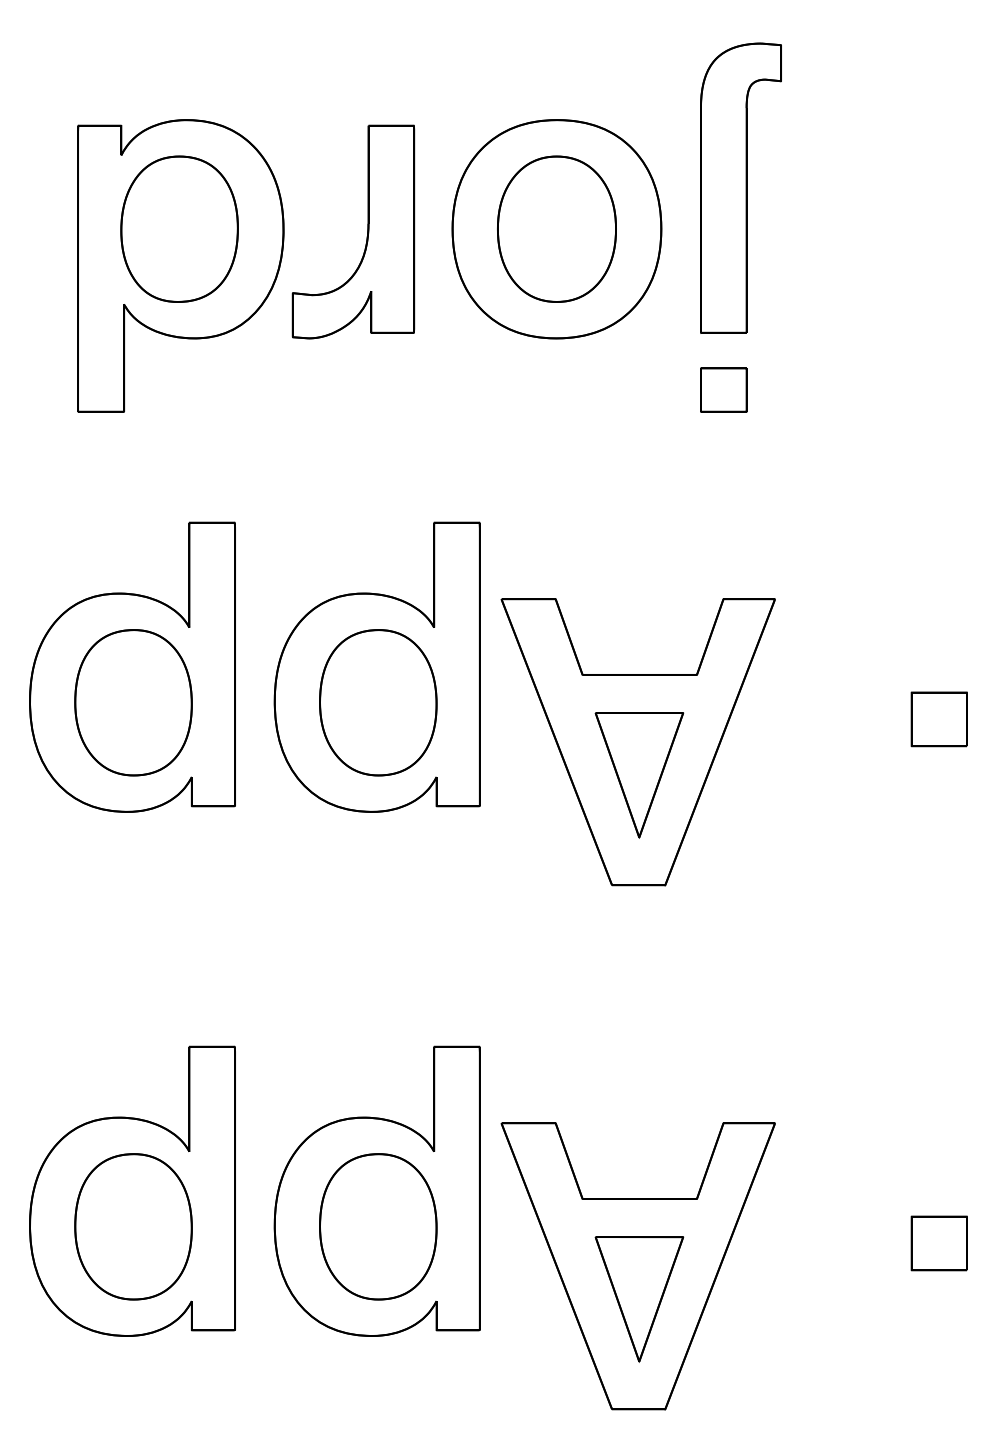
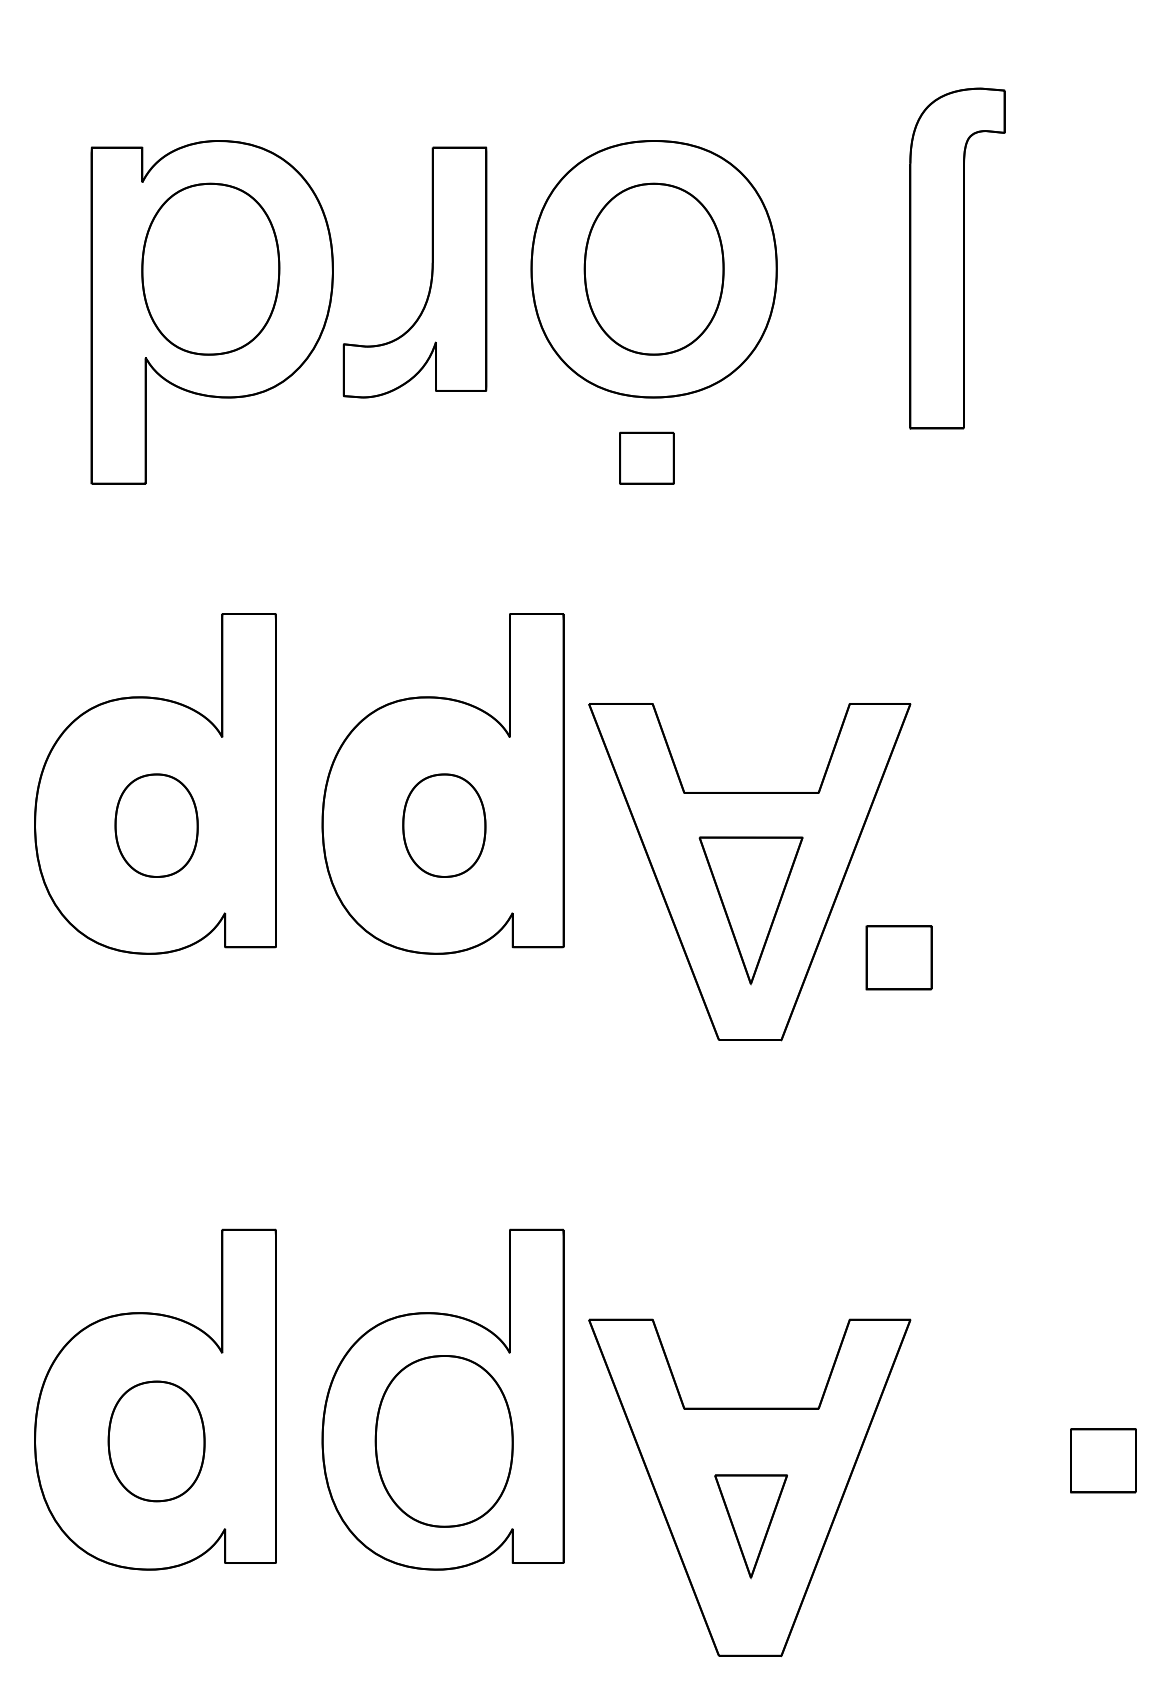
part: (740, 187) -> (956, 257), moved
part: (723, 389) -> (646, 457), moved
part: (133, 702) -> (156, 825), size x0.6
part: (378, 702) -> (444, 825), size x0.6
part: (938, 719) -> (898, 958), moved
part: (133, 1226) -> (156, 1441), size x0.7
part: (639, 1299) -> (751, 1526), size x0.7

